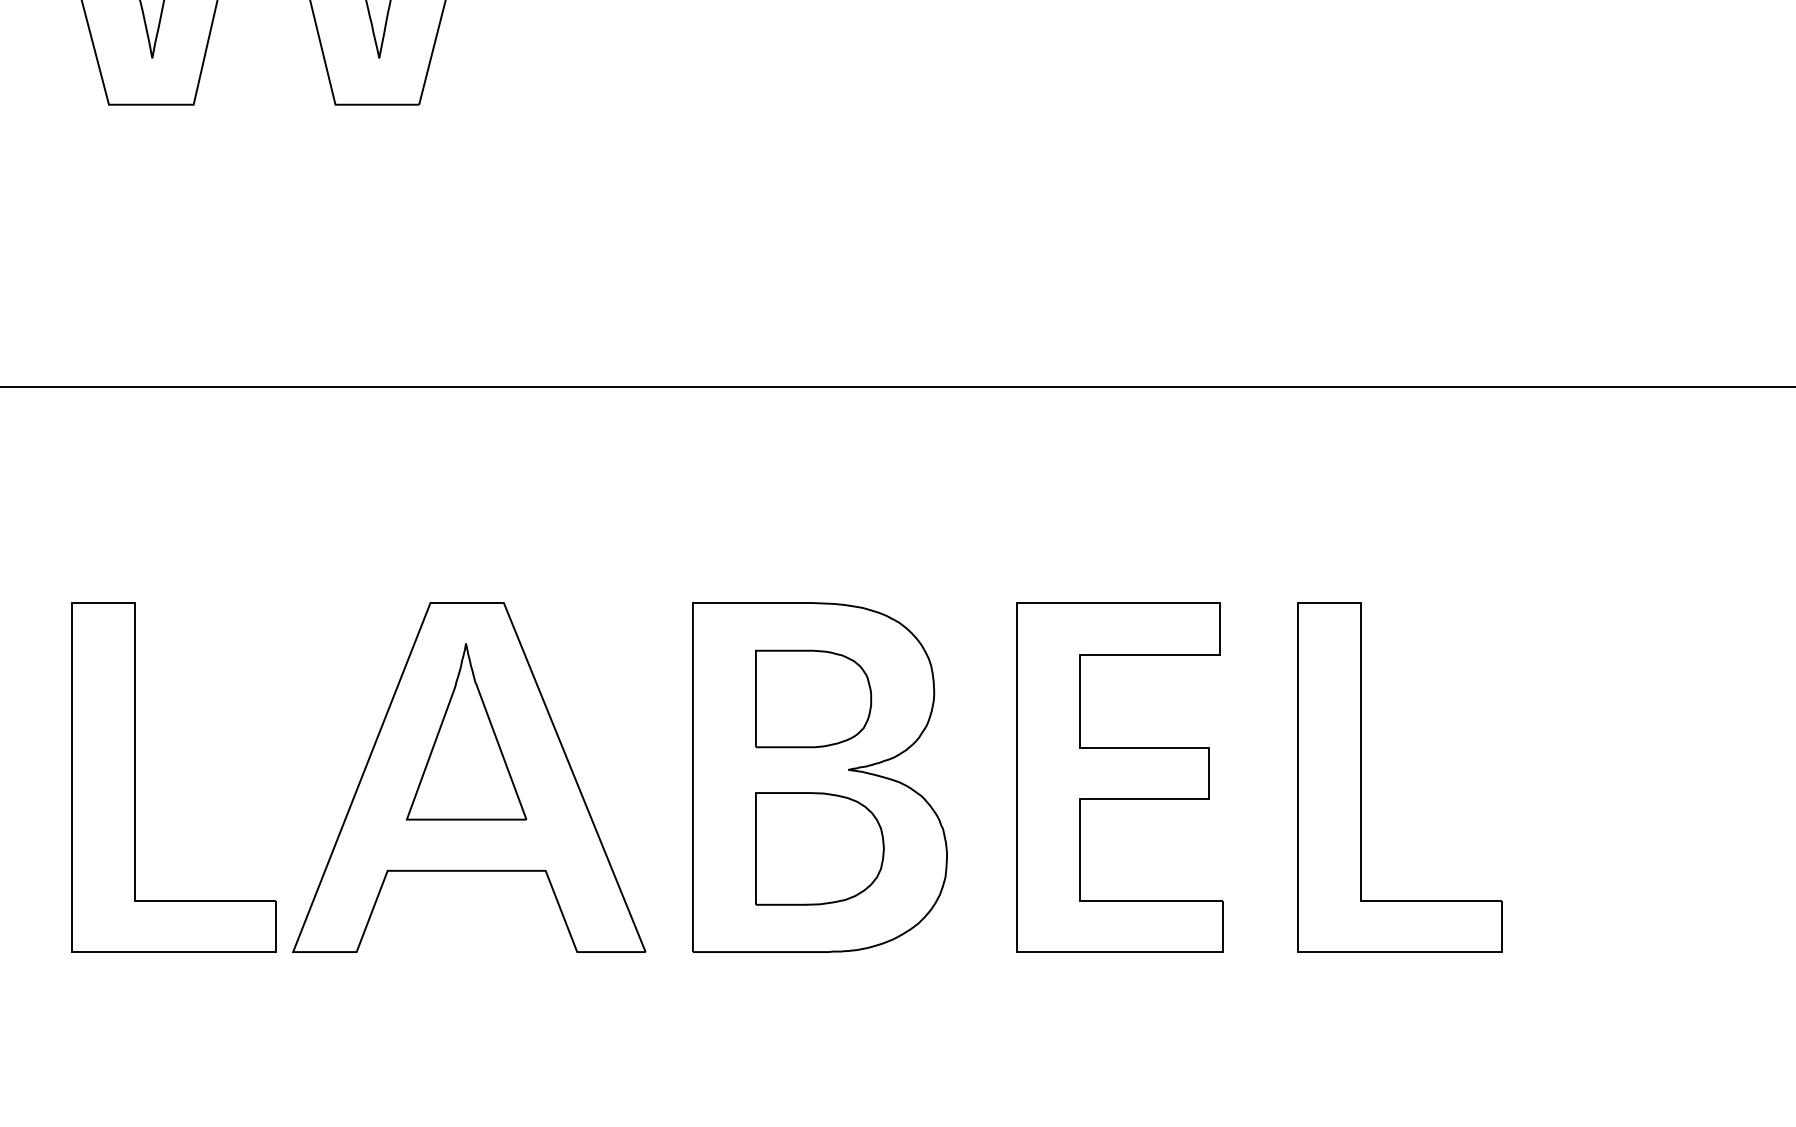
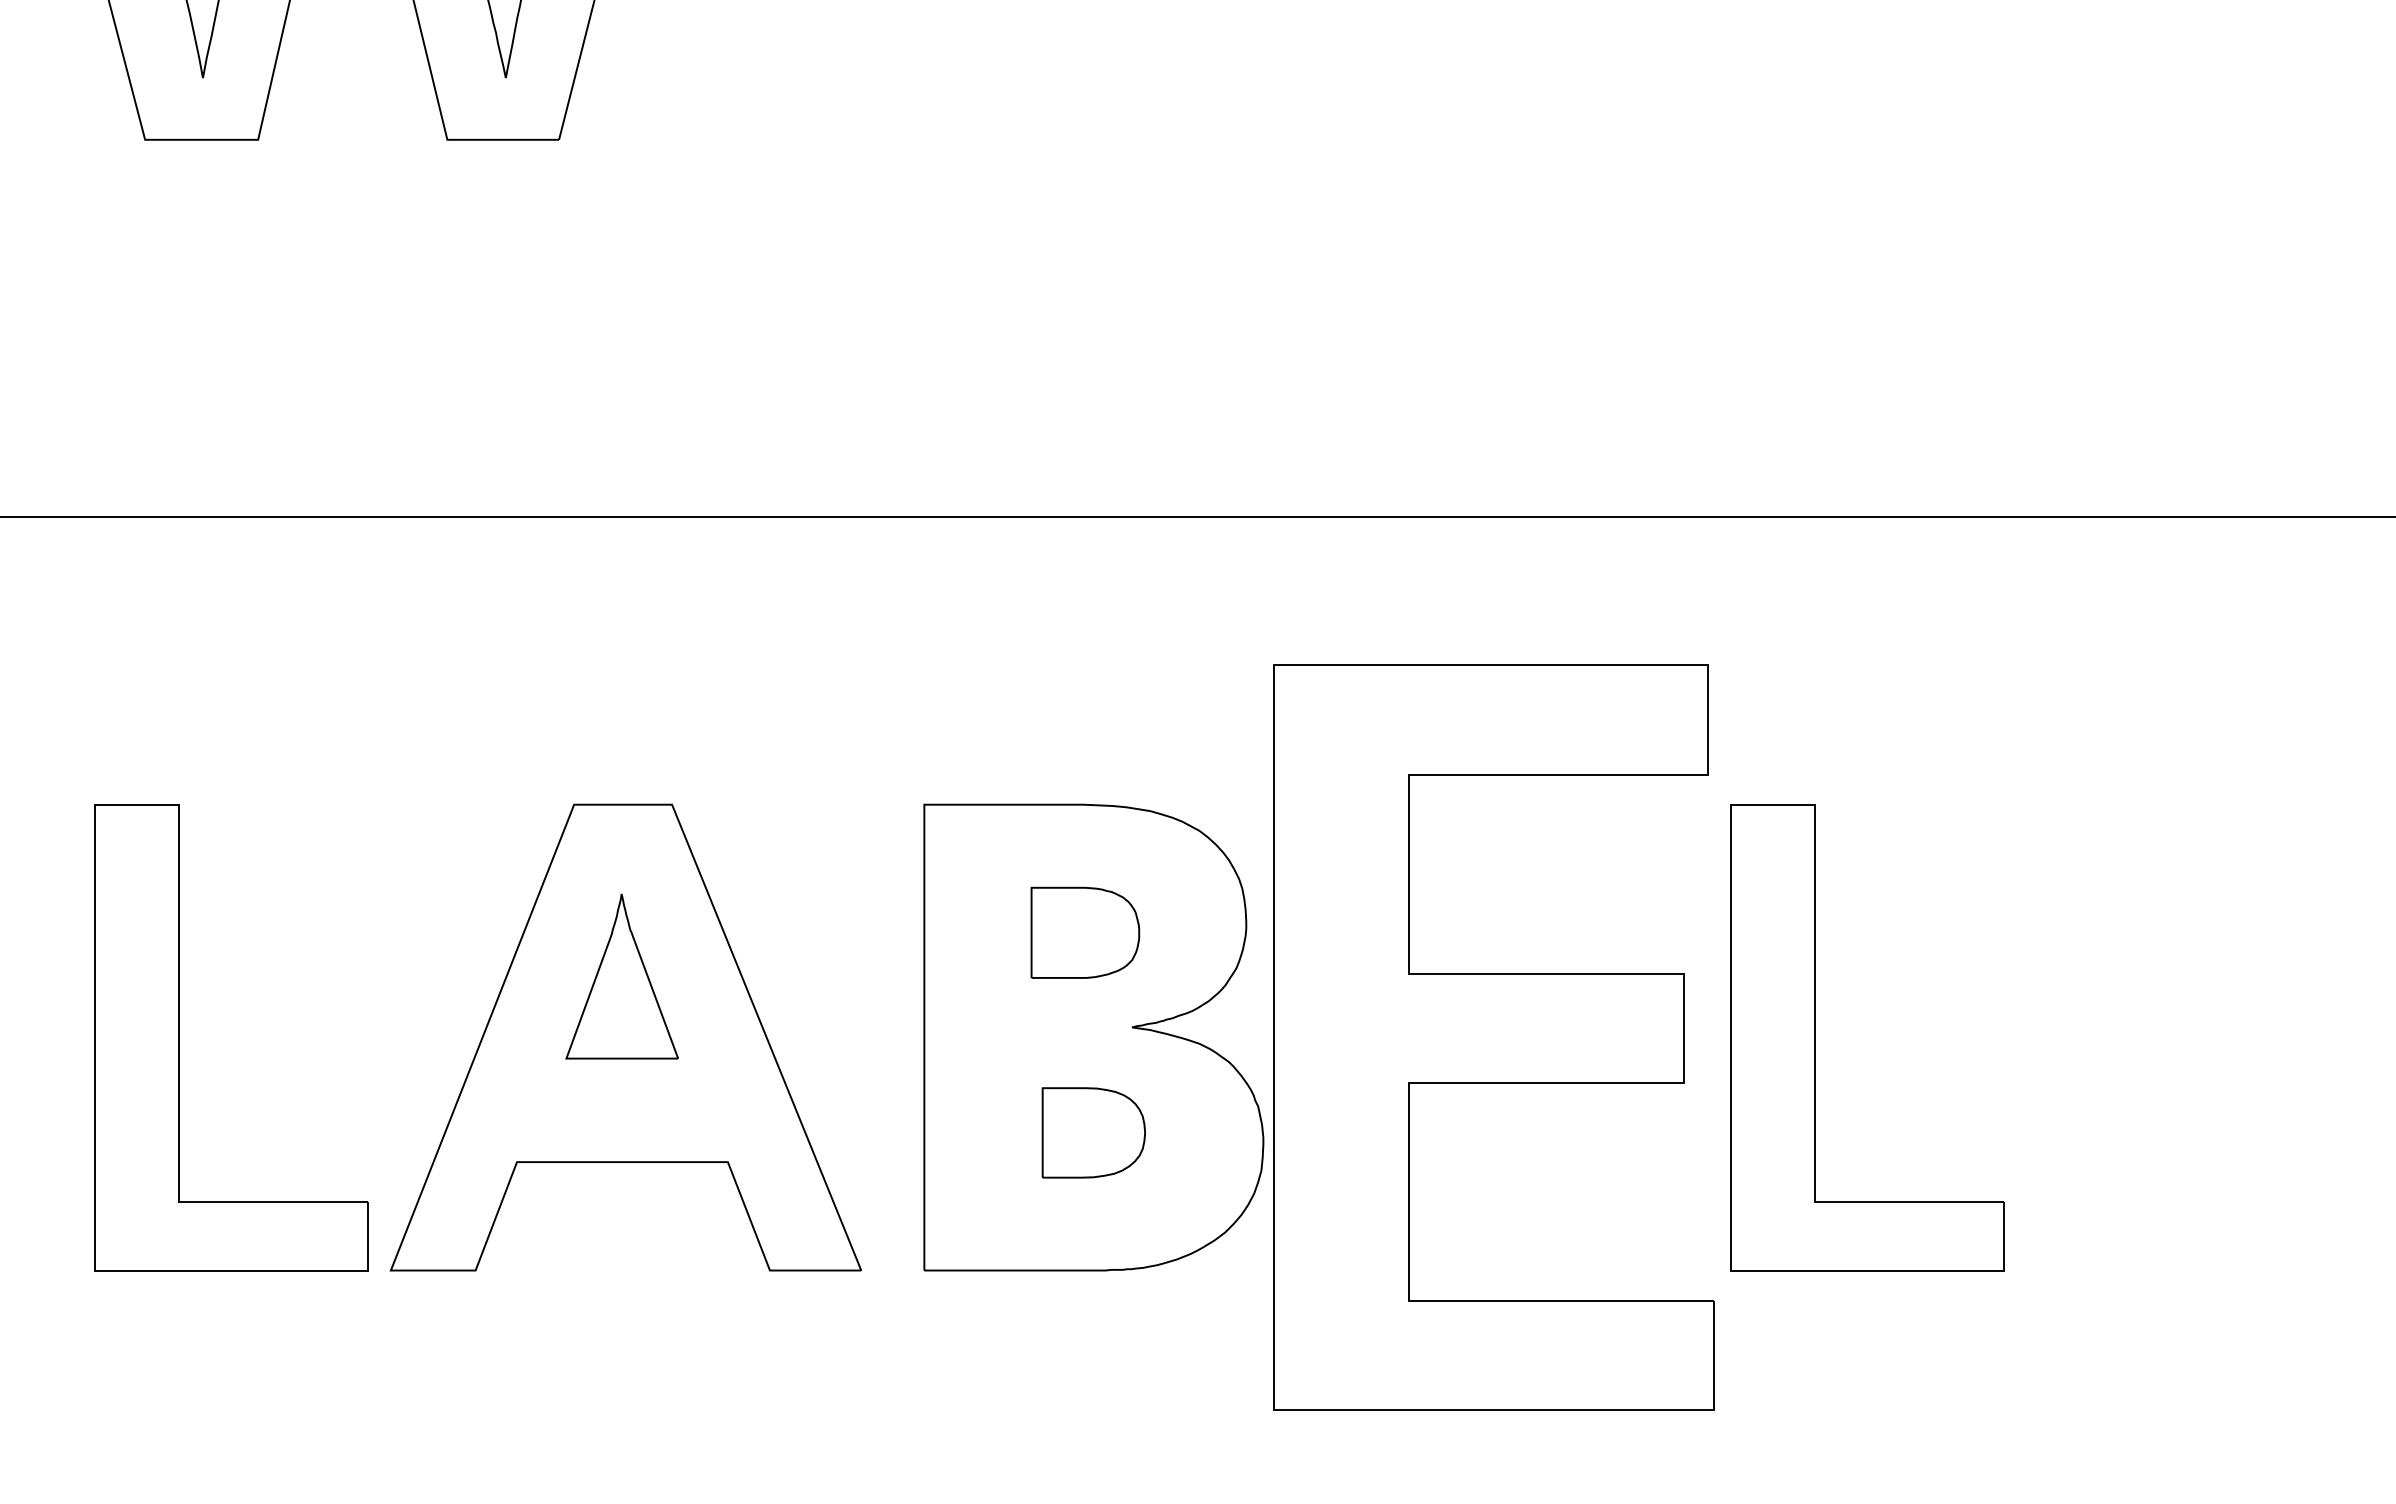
part: (813, 698) -> (1085, 932), size x0.7
part: (465, 731) -> (621, 976), size x0.7
part: (1119, 777) -> (1493, 1037), size x1.6
part: (819, 848) -> (1093, 1132), size x0.6

